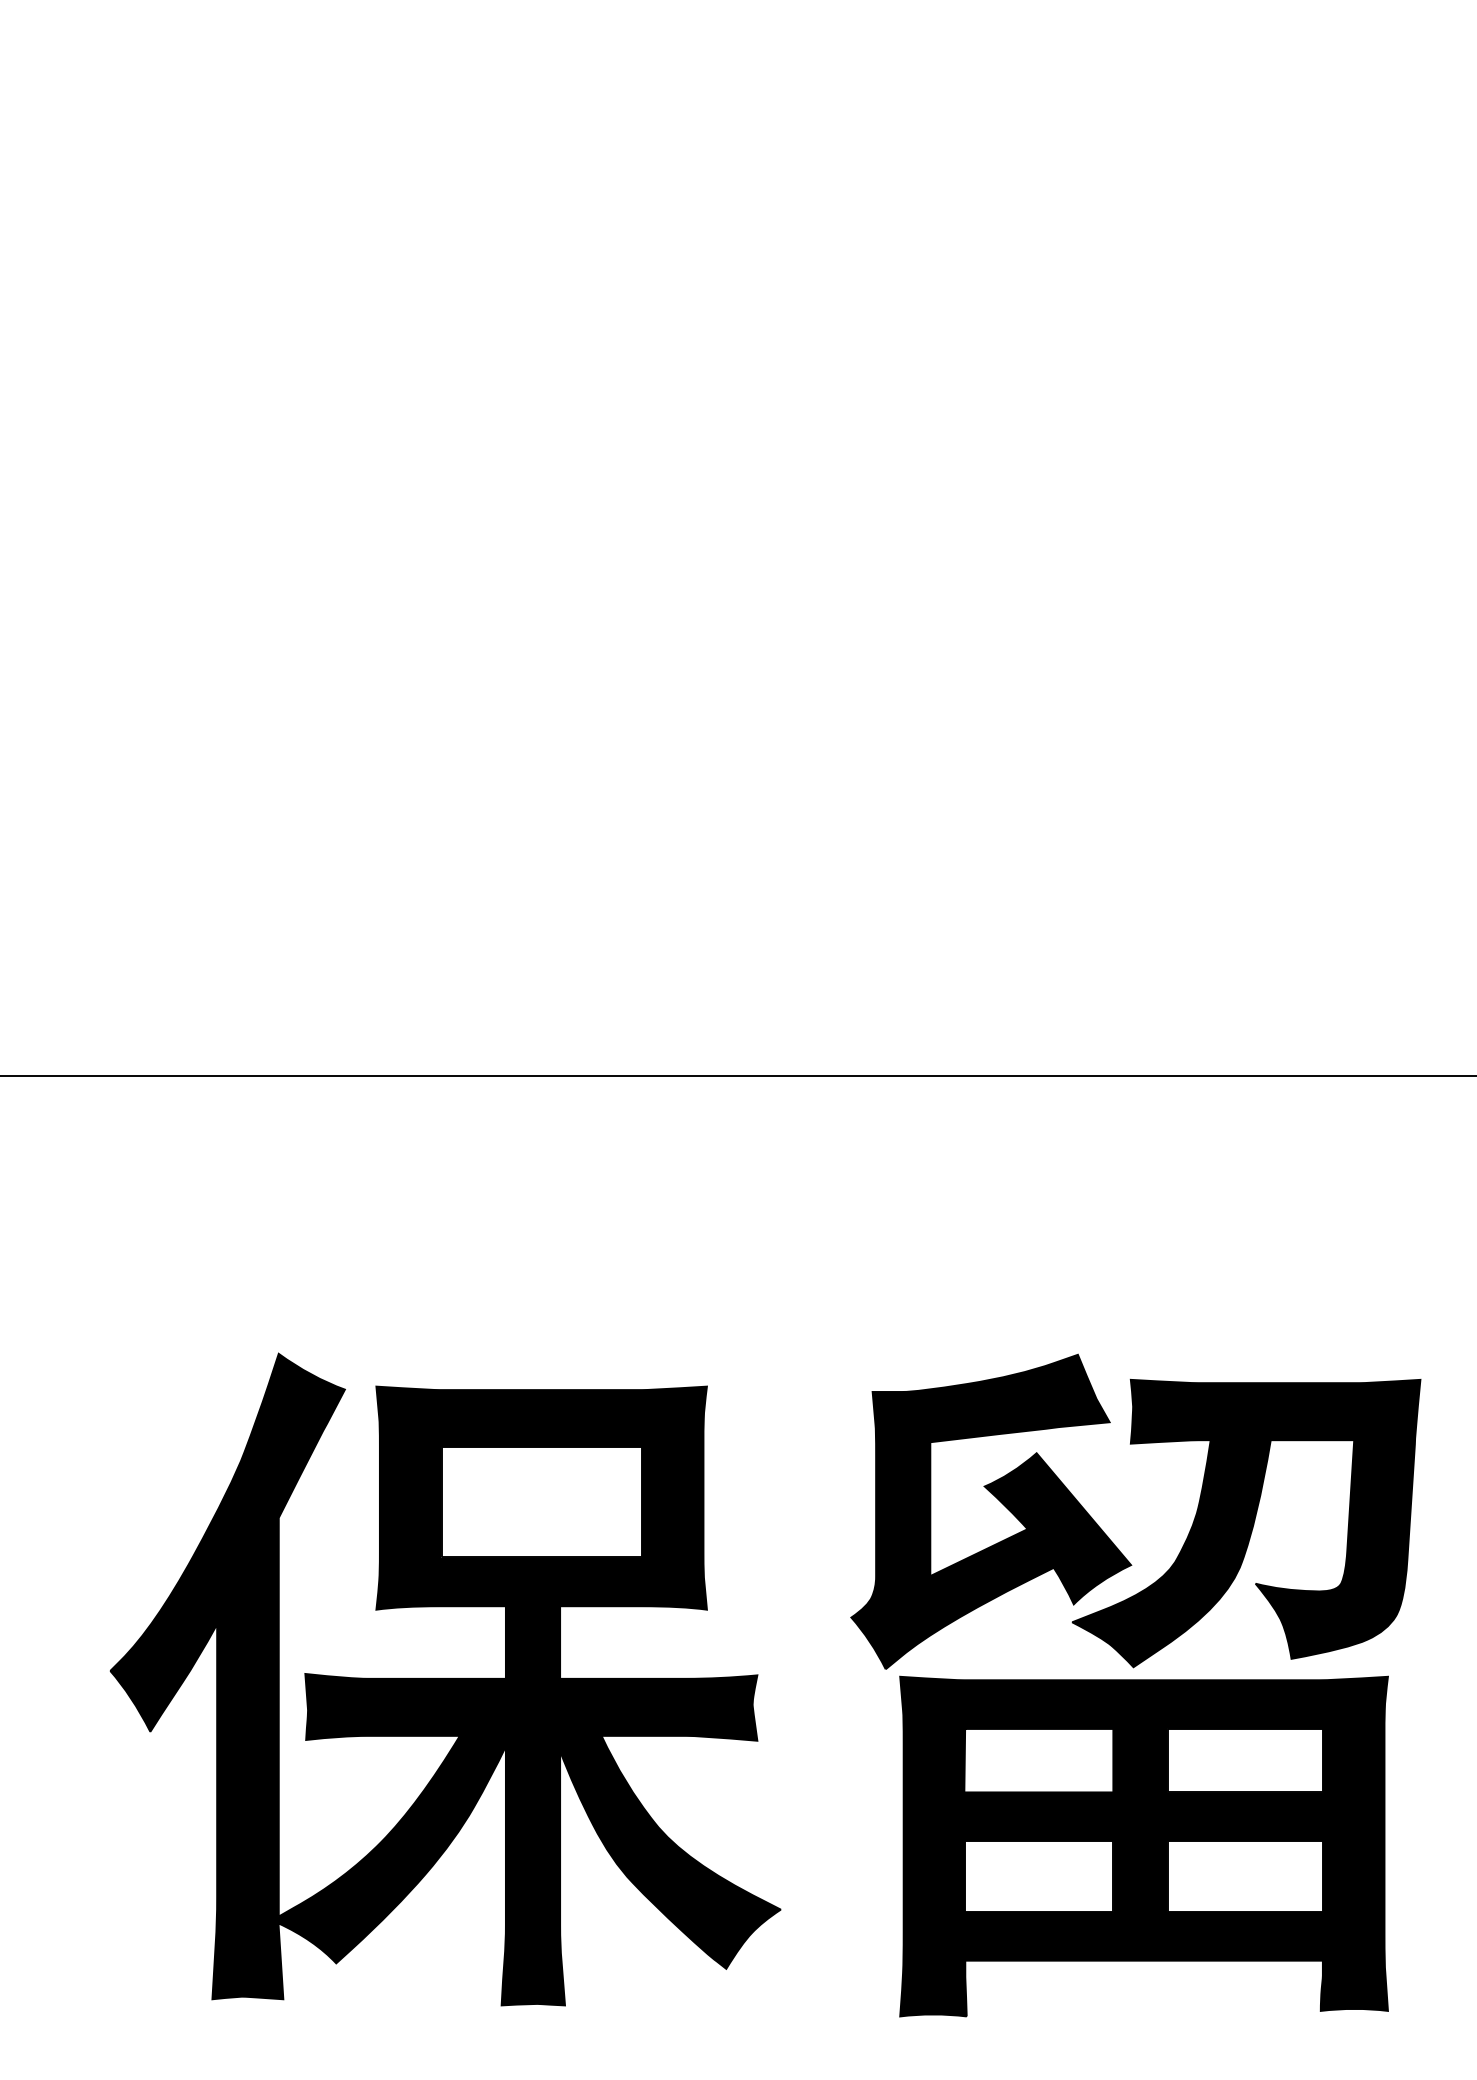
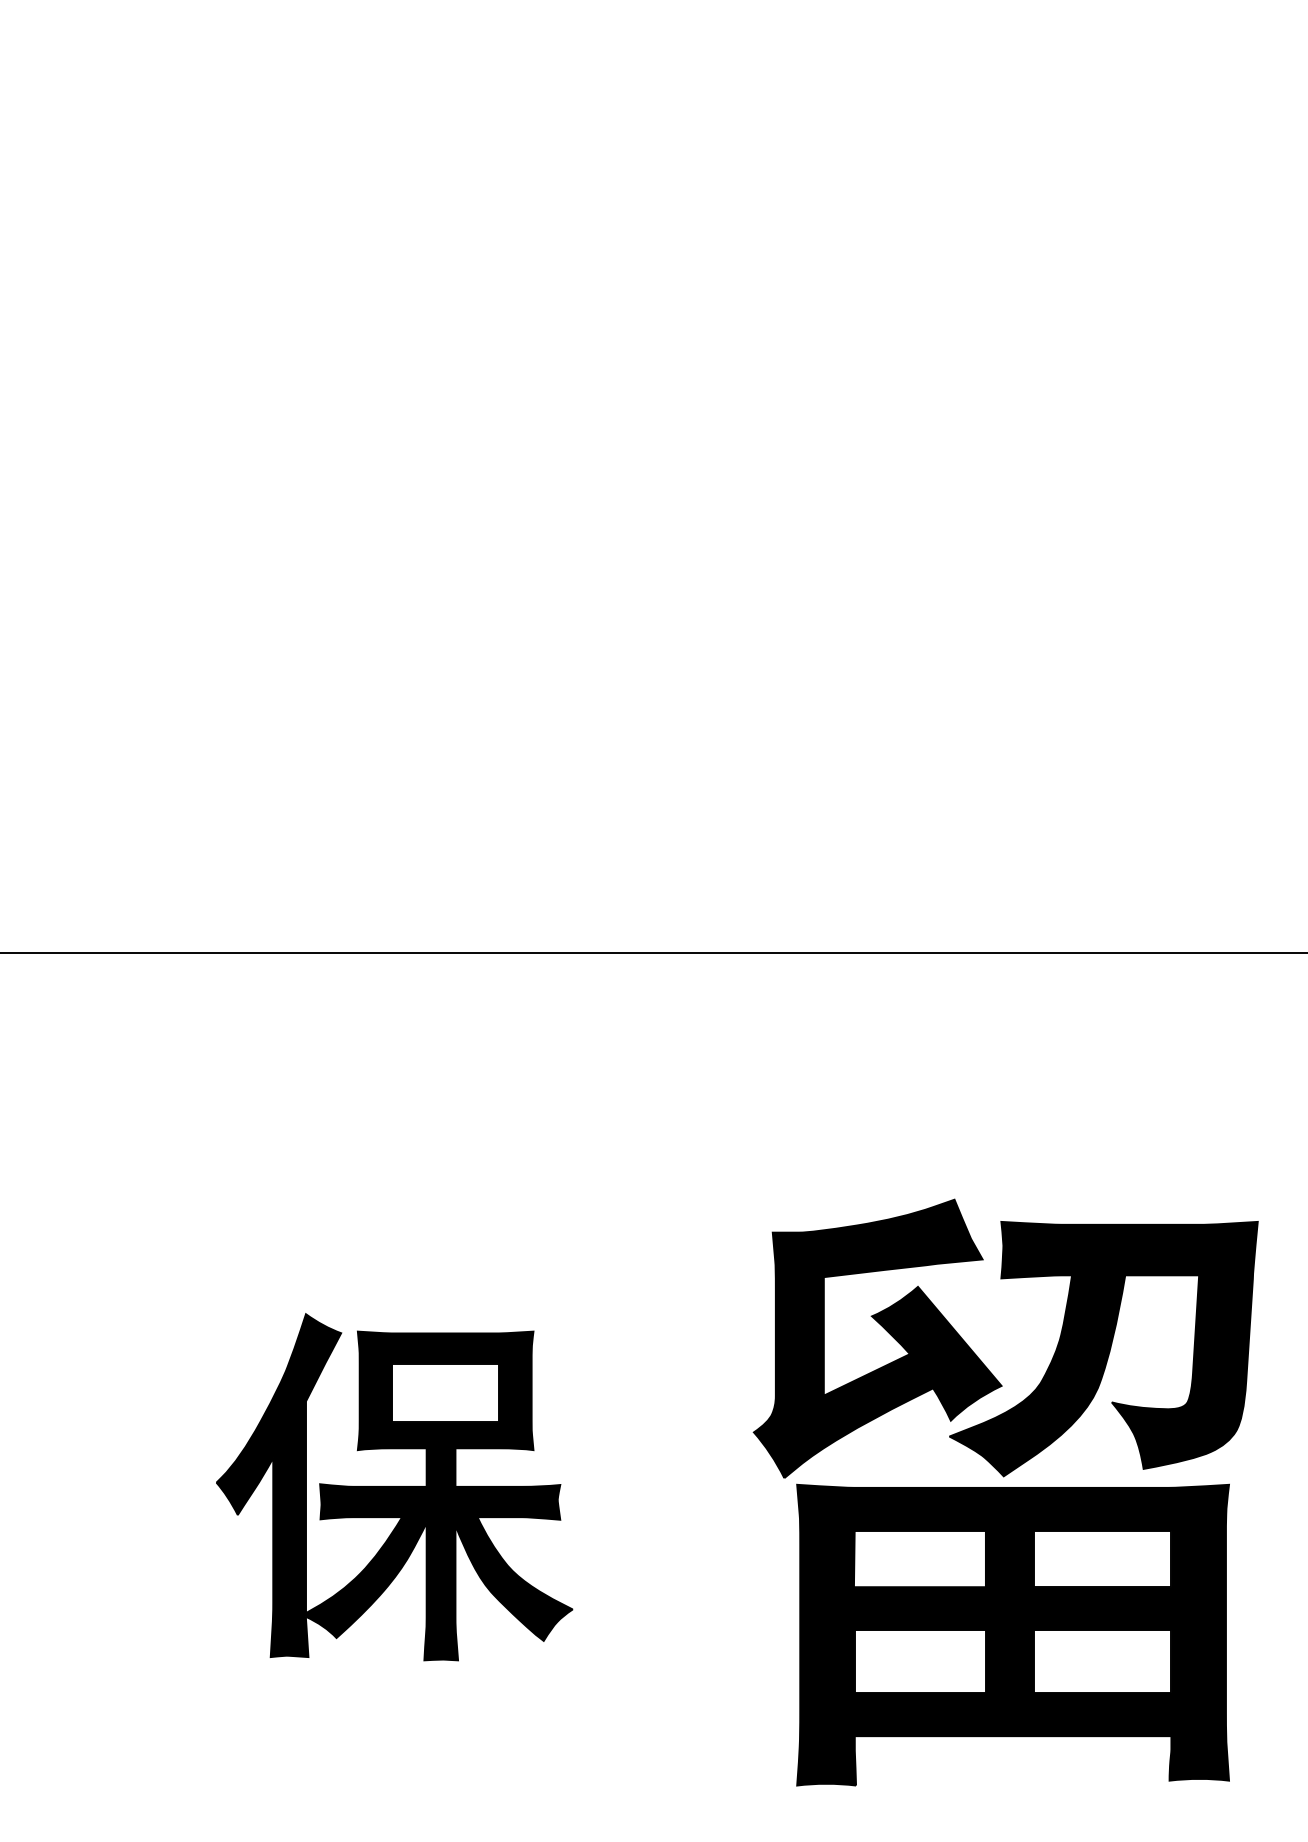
part: (445, 1679) -> (394, 1487), size x0.6

